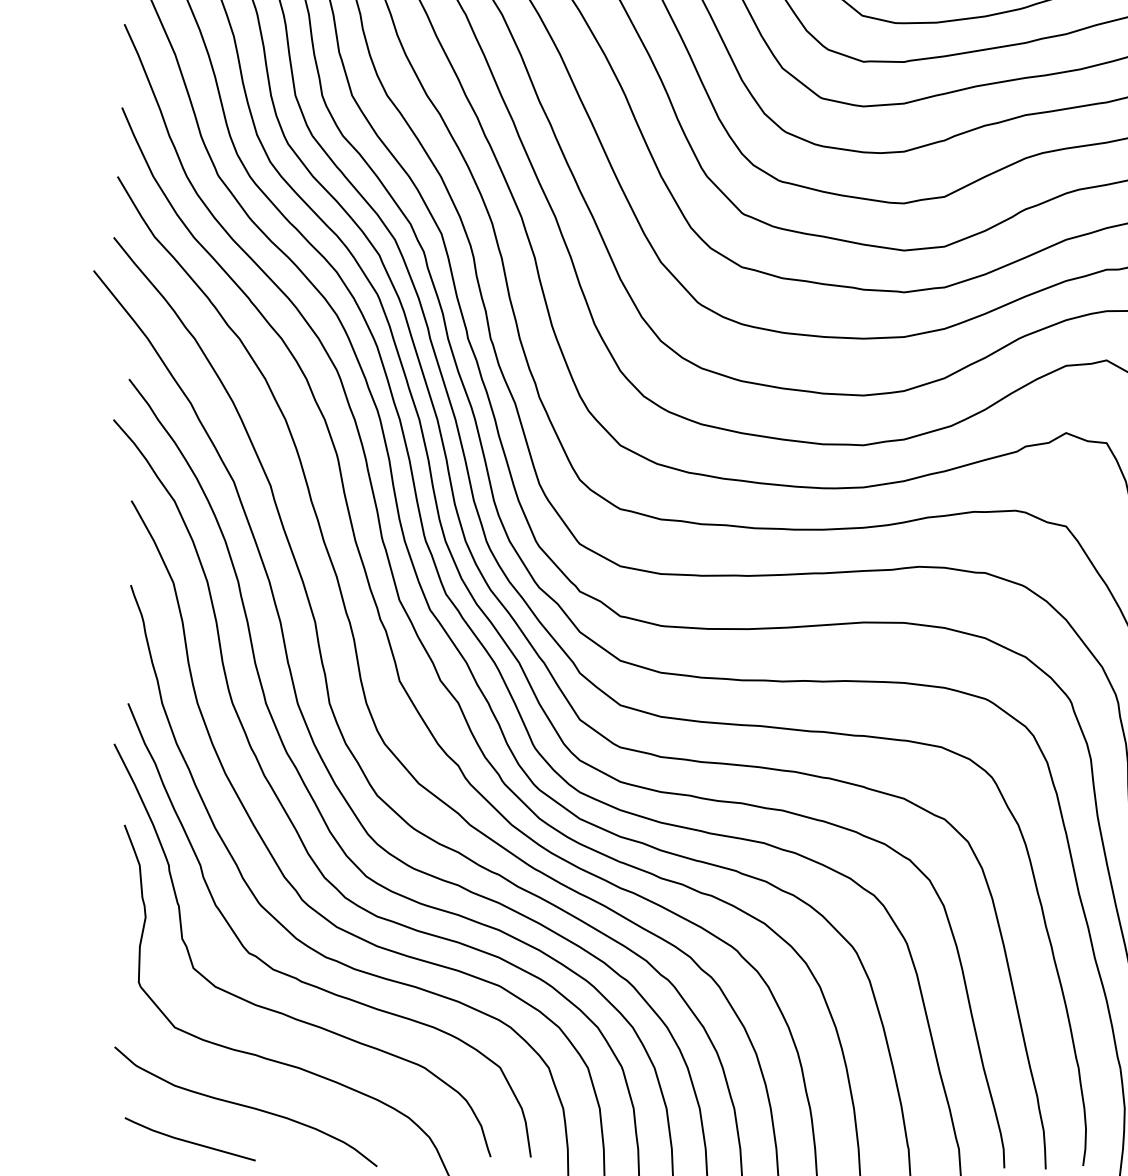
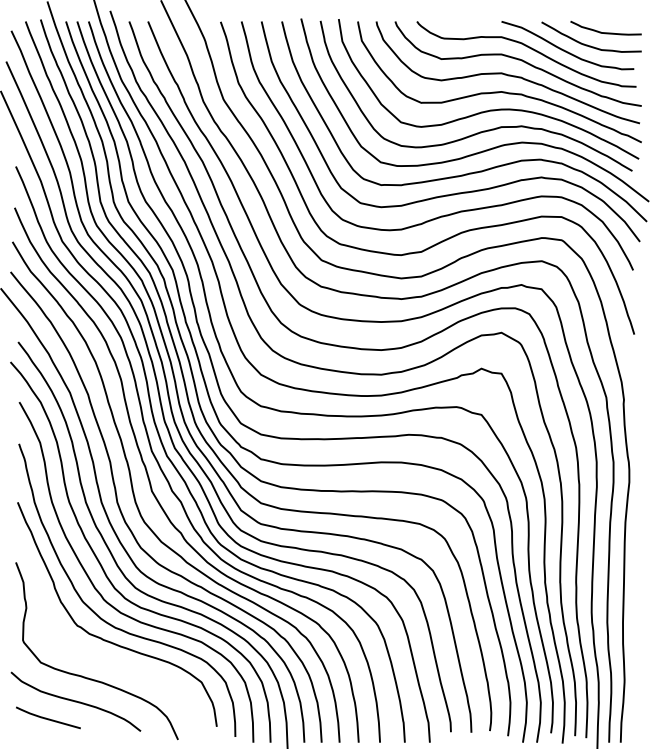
curve: (281, 1011) -> (93, 654), removed

